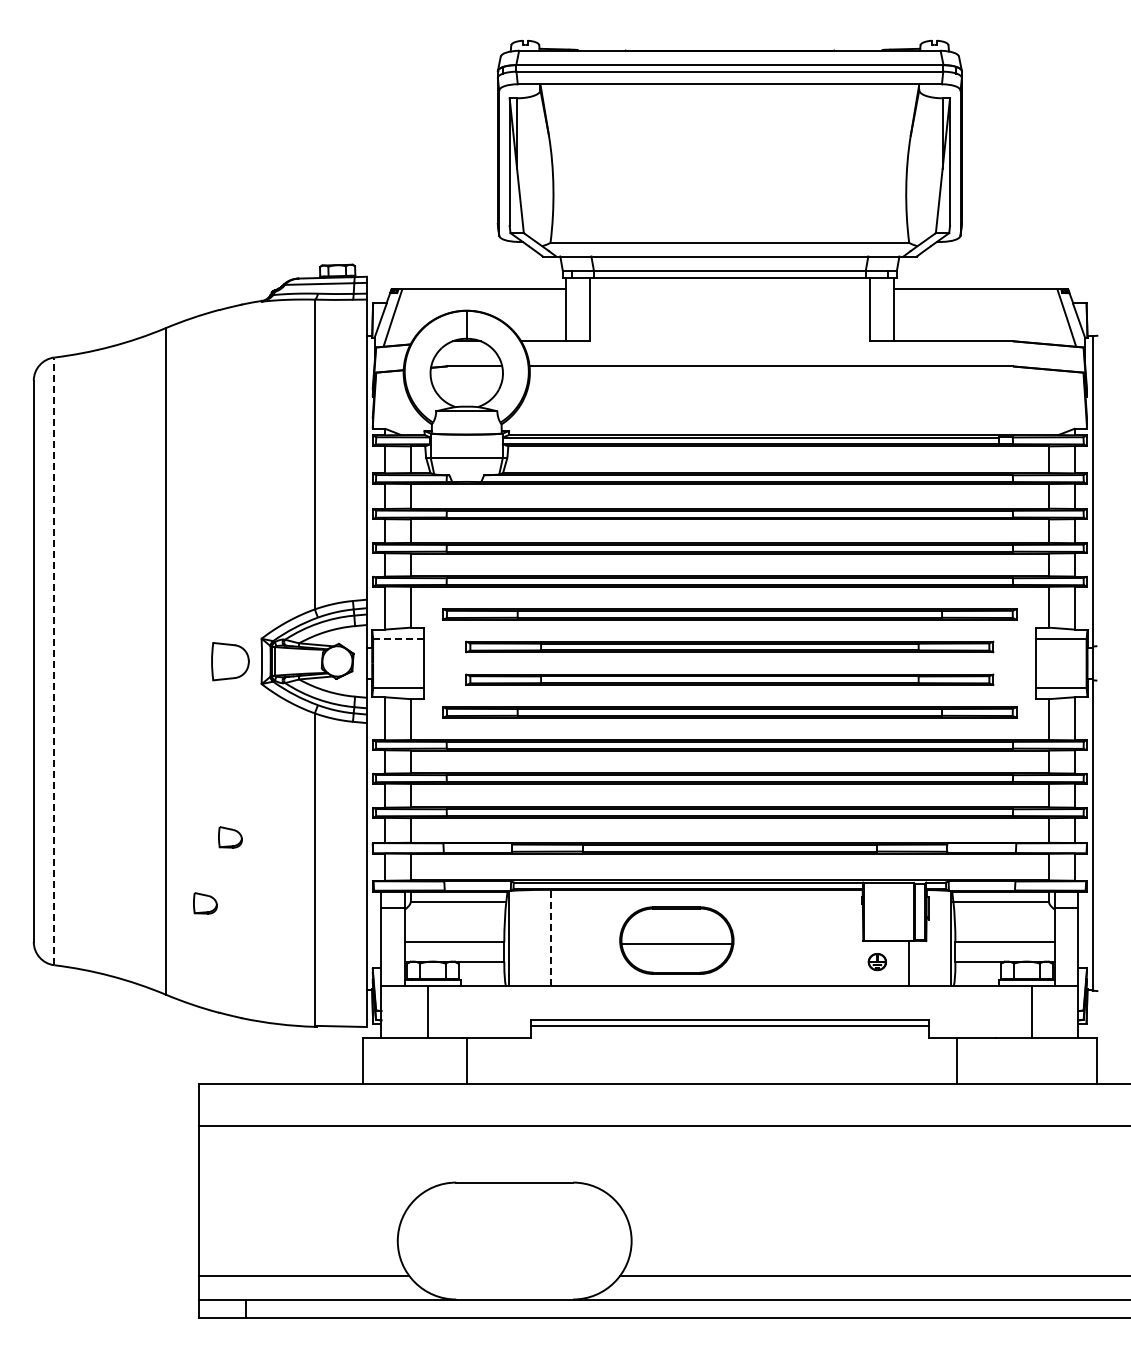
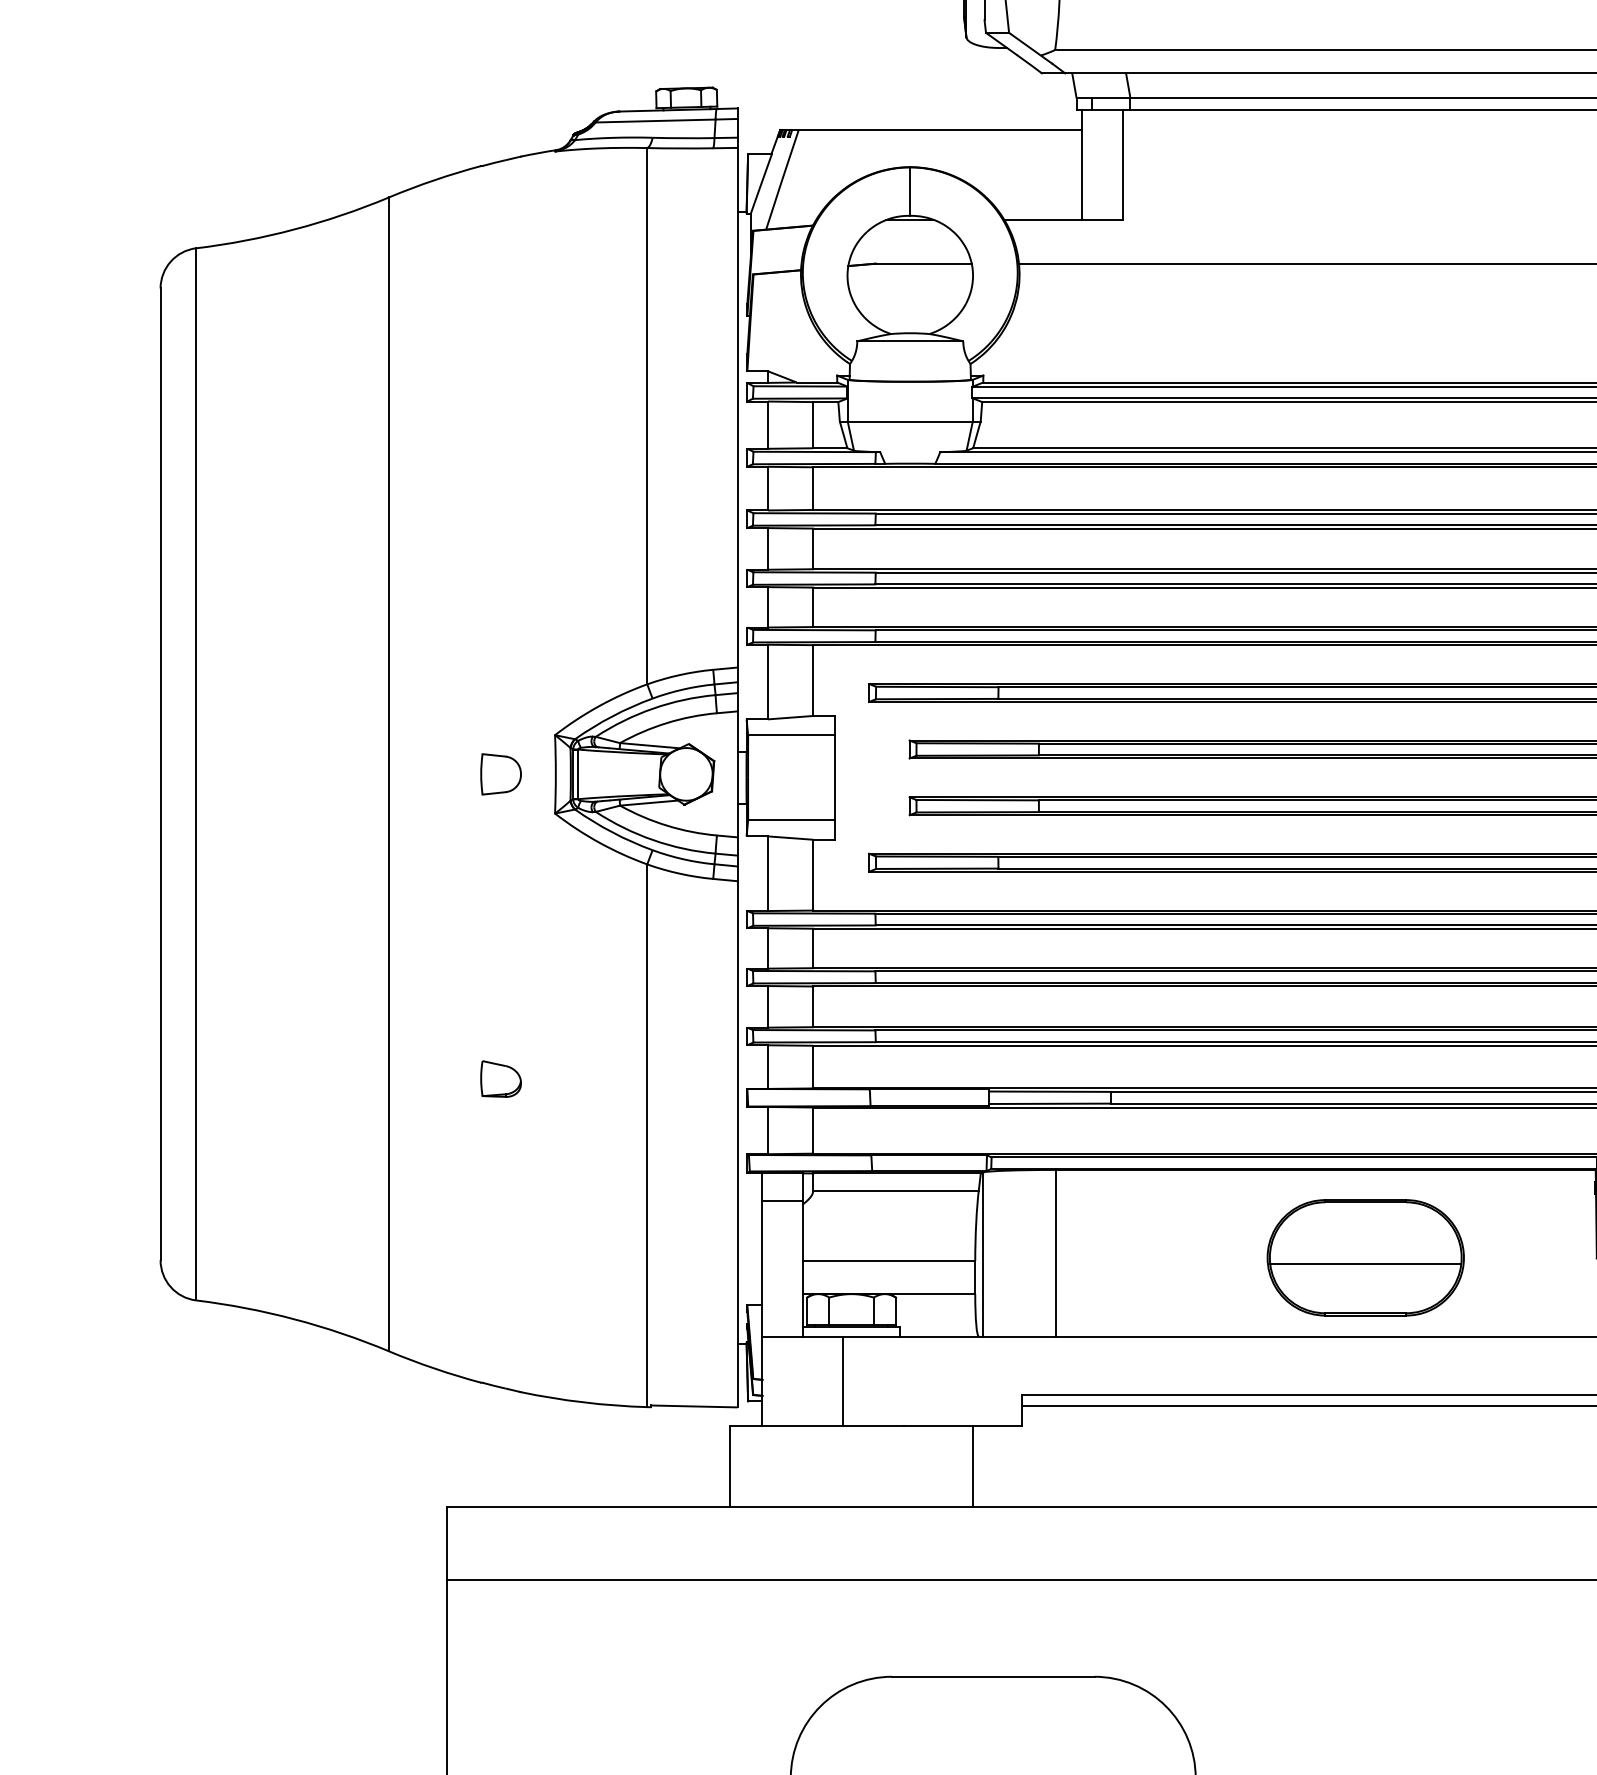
line: (398, 638) -> (792, 734), dashed -> solid
part: (230, 660) -> (501, 772), size x0.62
line: (54, 661) -> (196, 774), dashed -> solid
part: (205, 903) -> (457, 1193), removed
line: (550, 937) -> (1055, 1252), dashed -> solid
part: (676, 940) -> (1365, 1257), moved
line: (467, 1060) -> (973, 1465), moved

